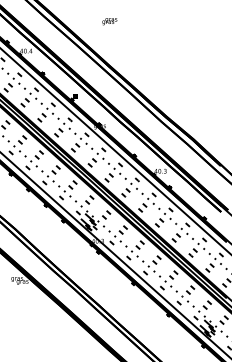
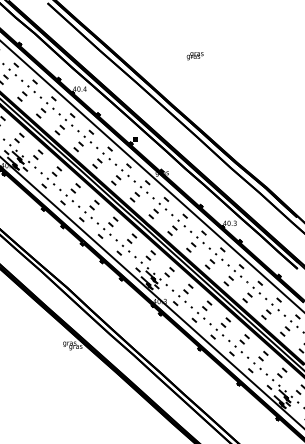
text: (109, 21) -> (194, 56), moved

